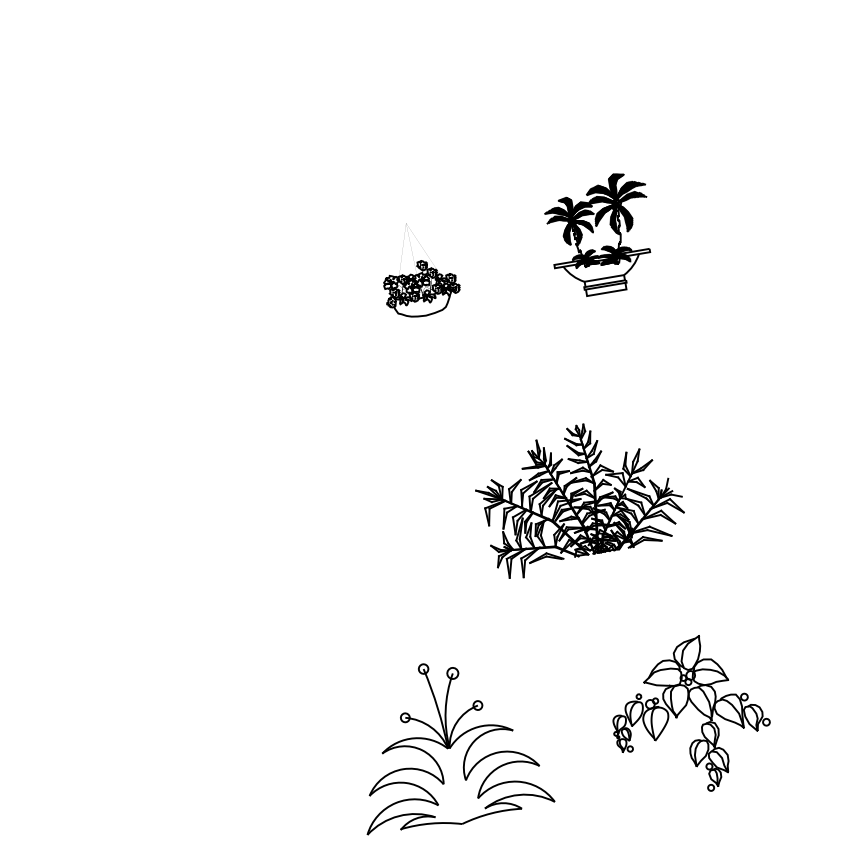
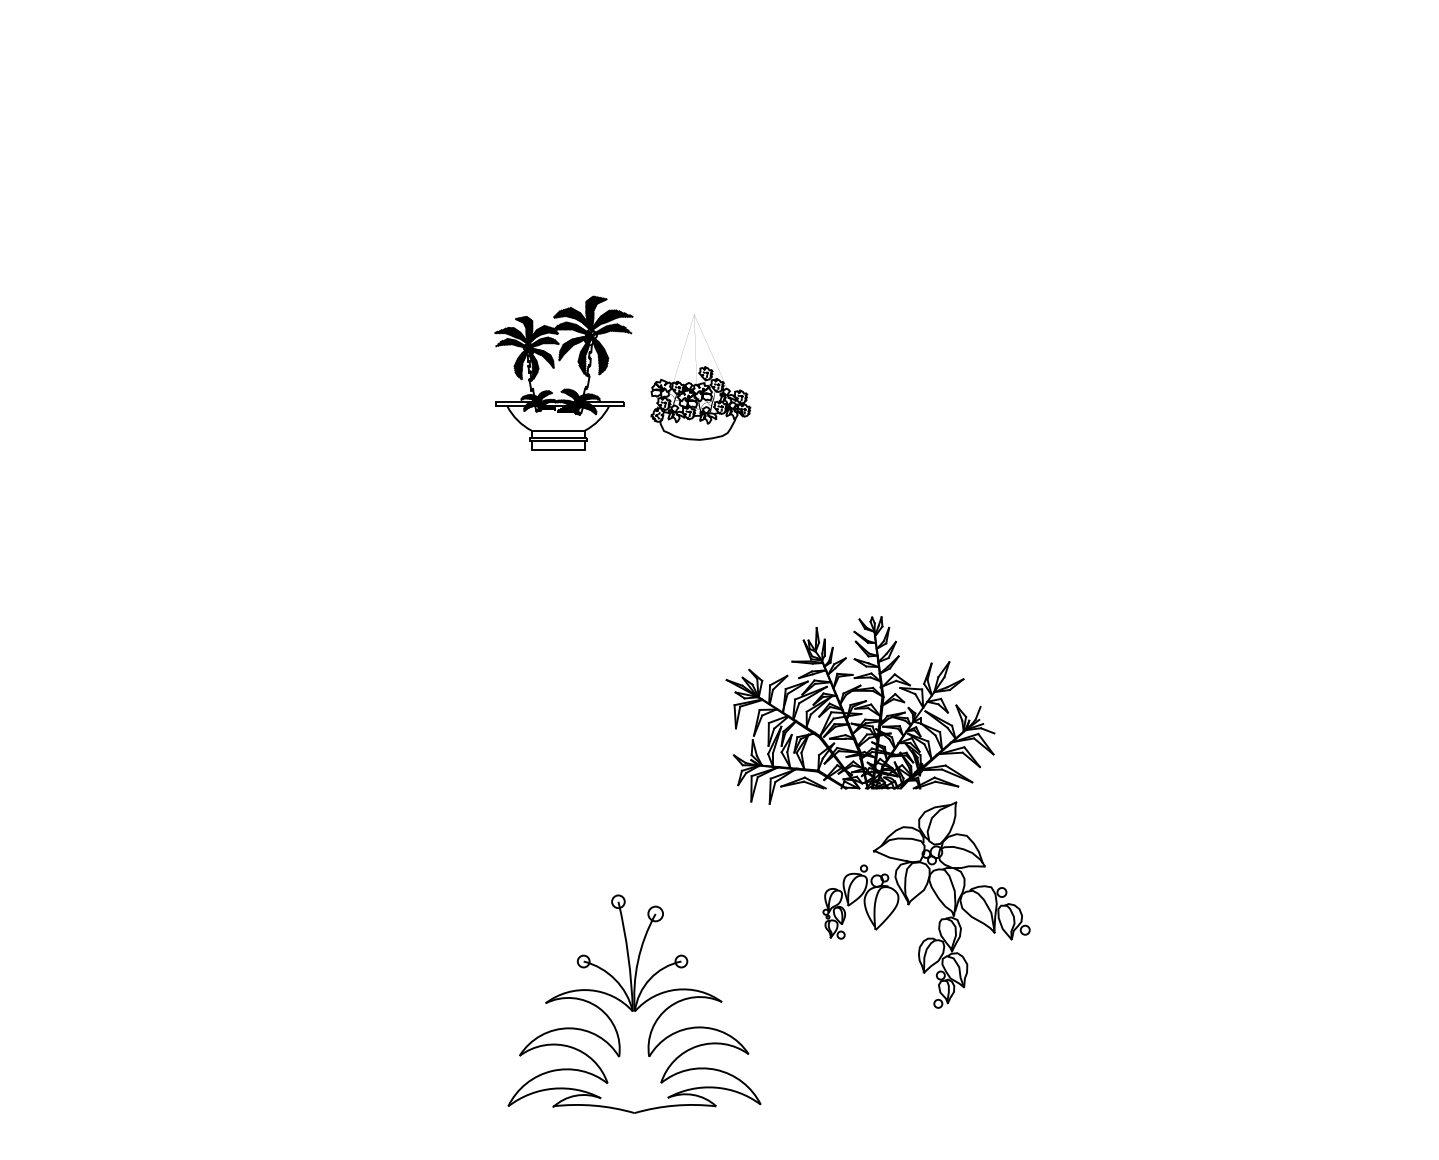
part: (600, 234) -> (563, 372), moved
part: (684, 708) -> (920, 894), moved

